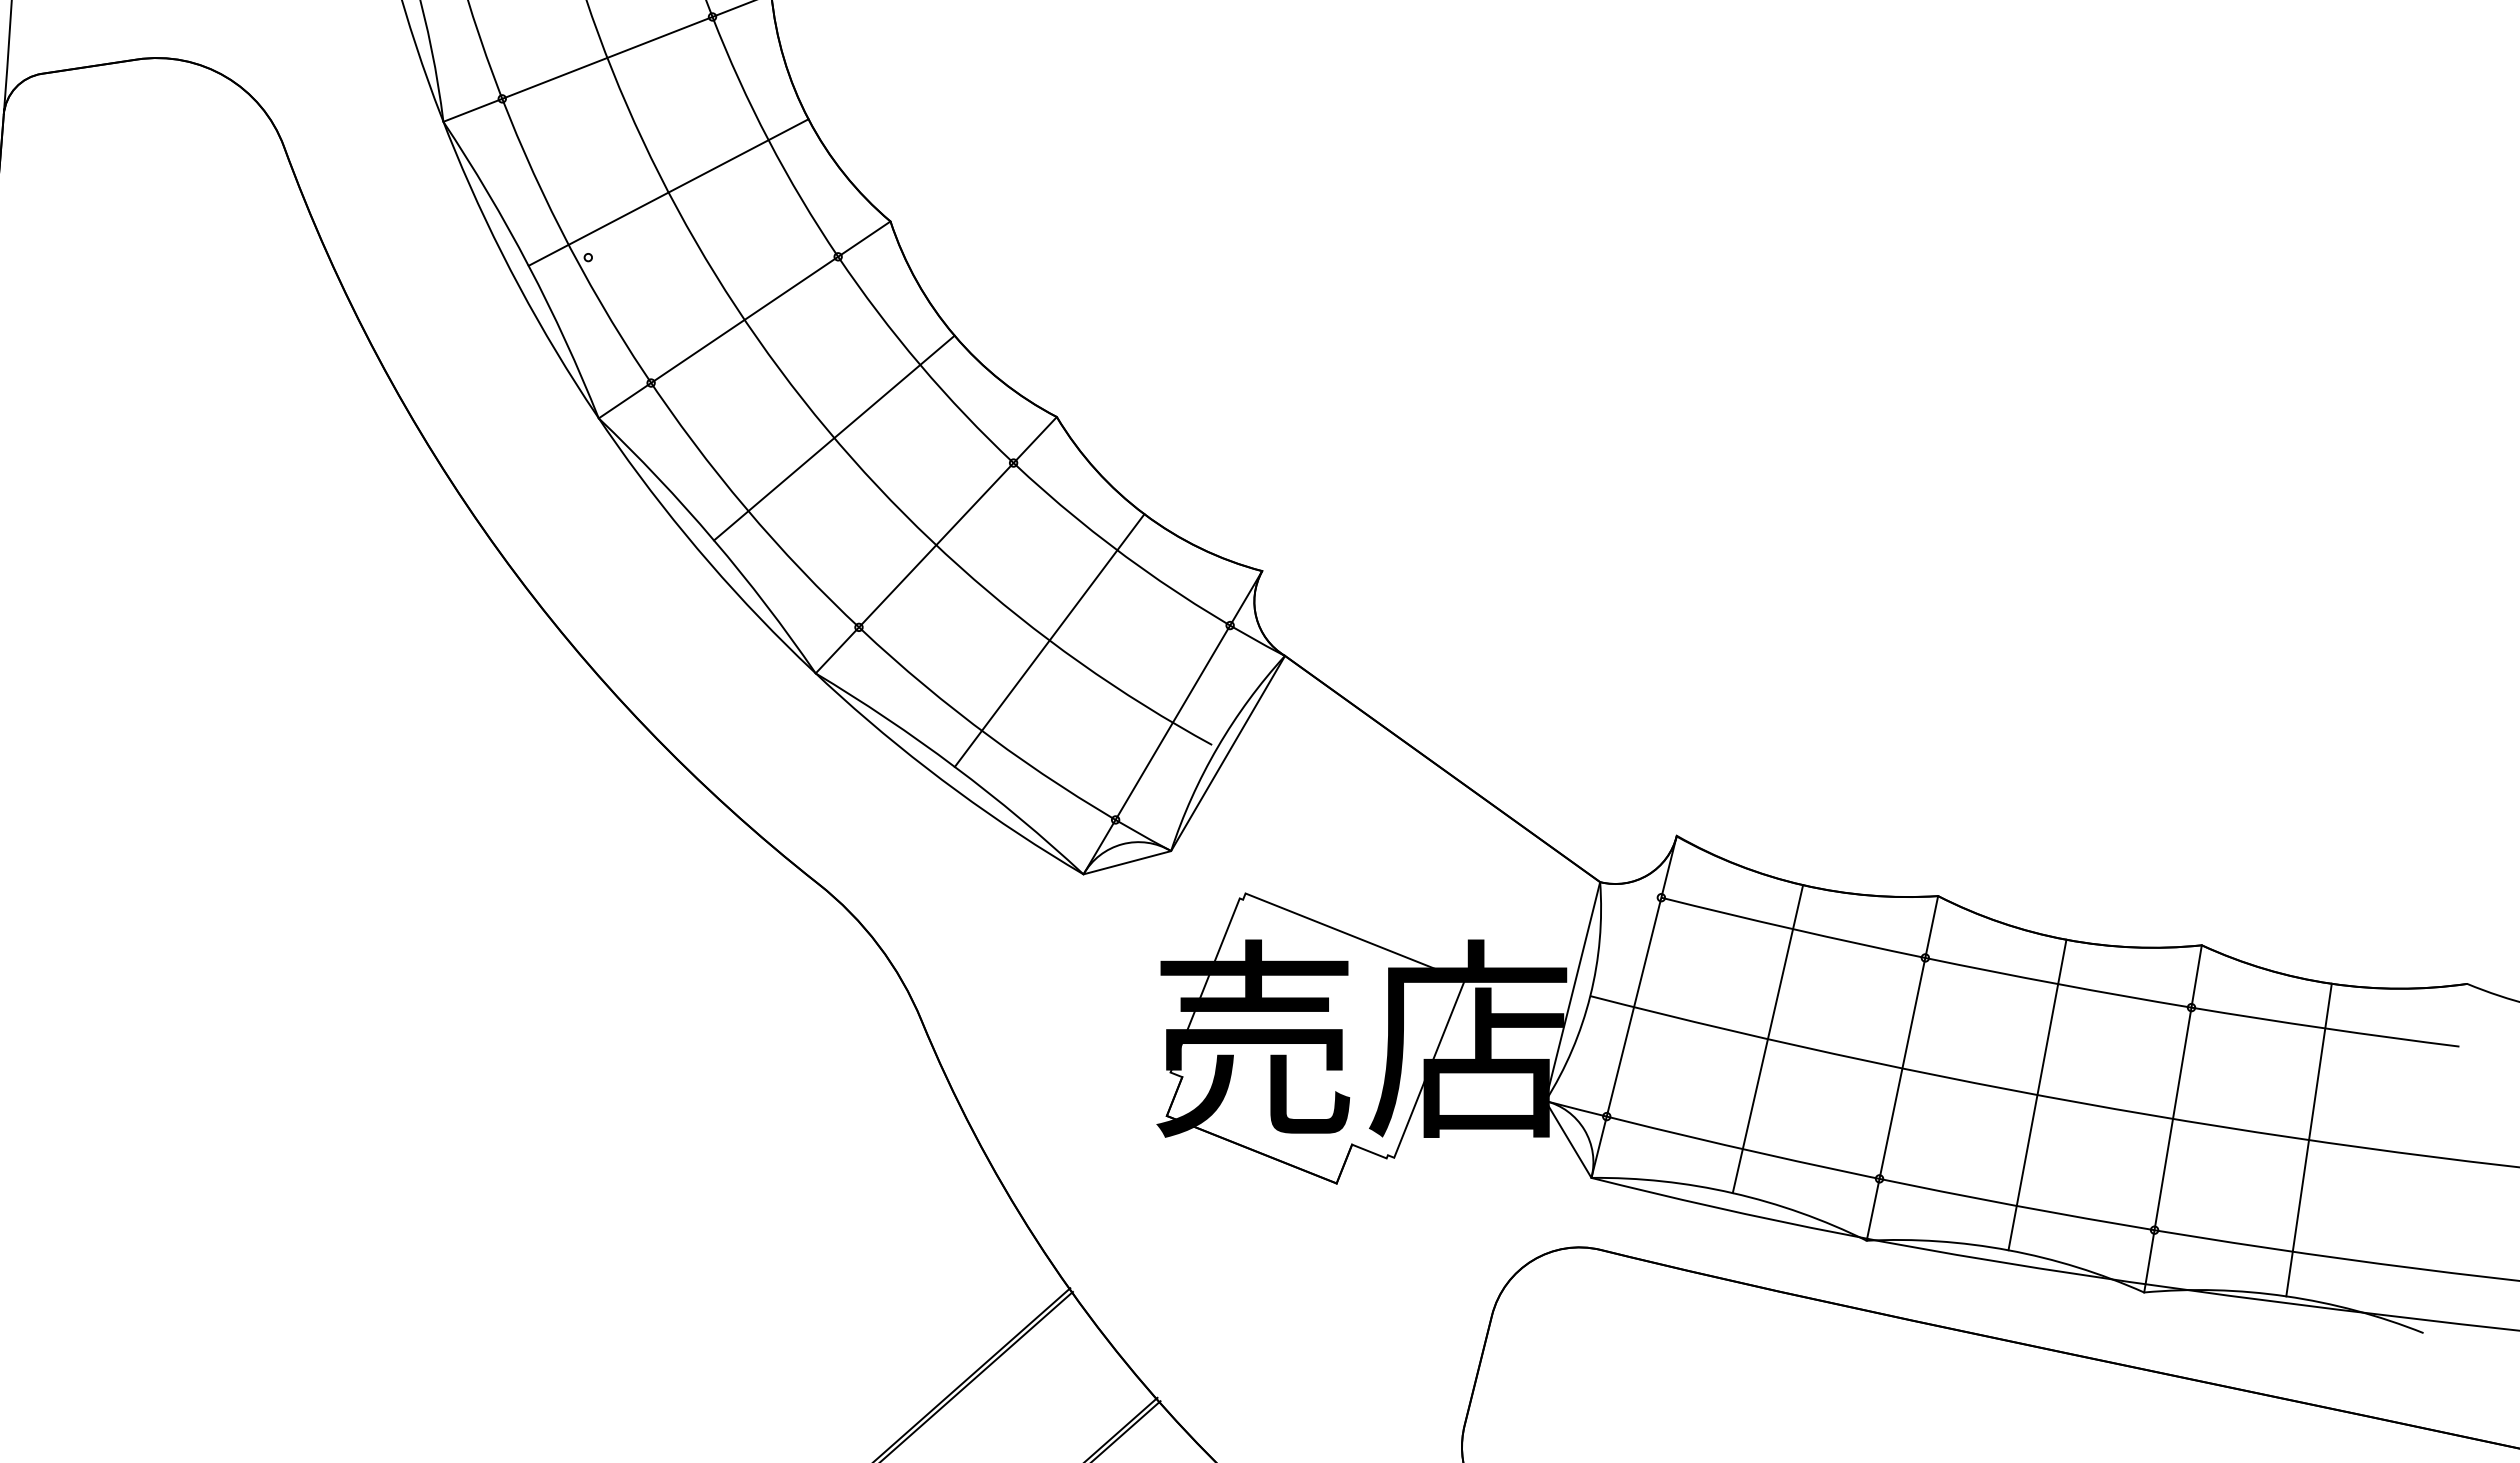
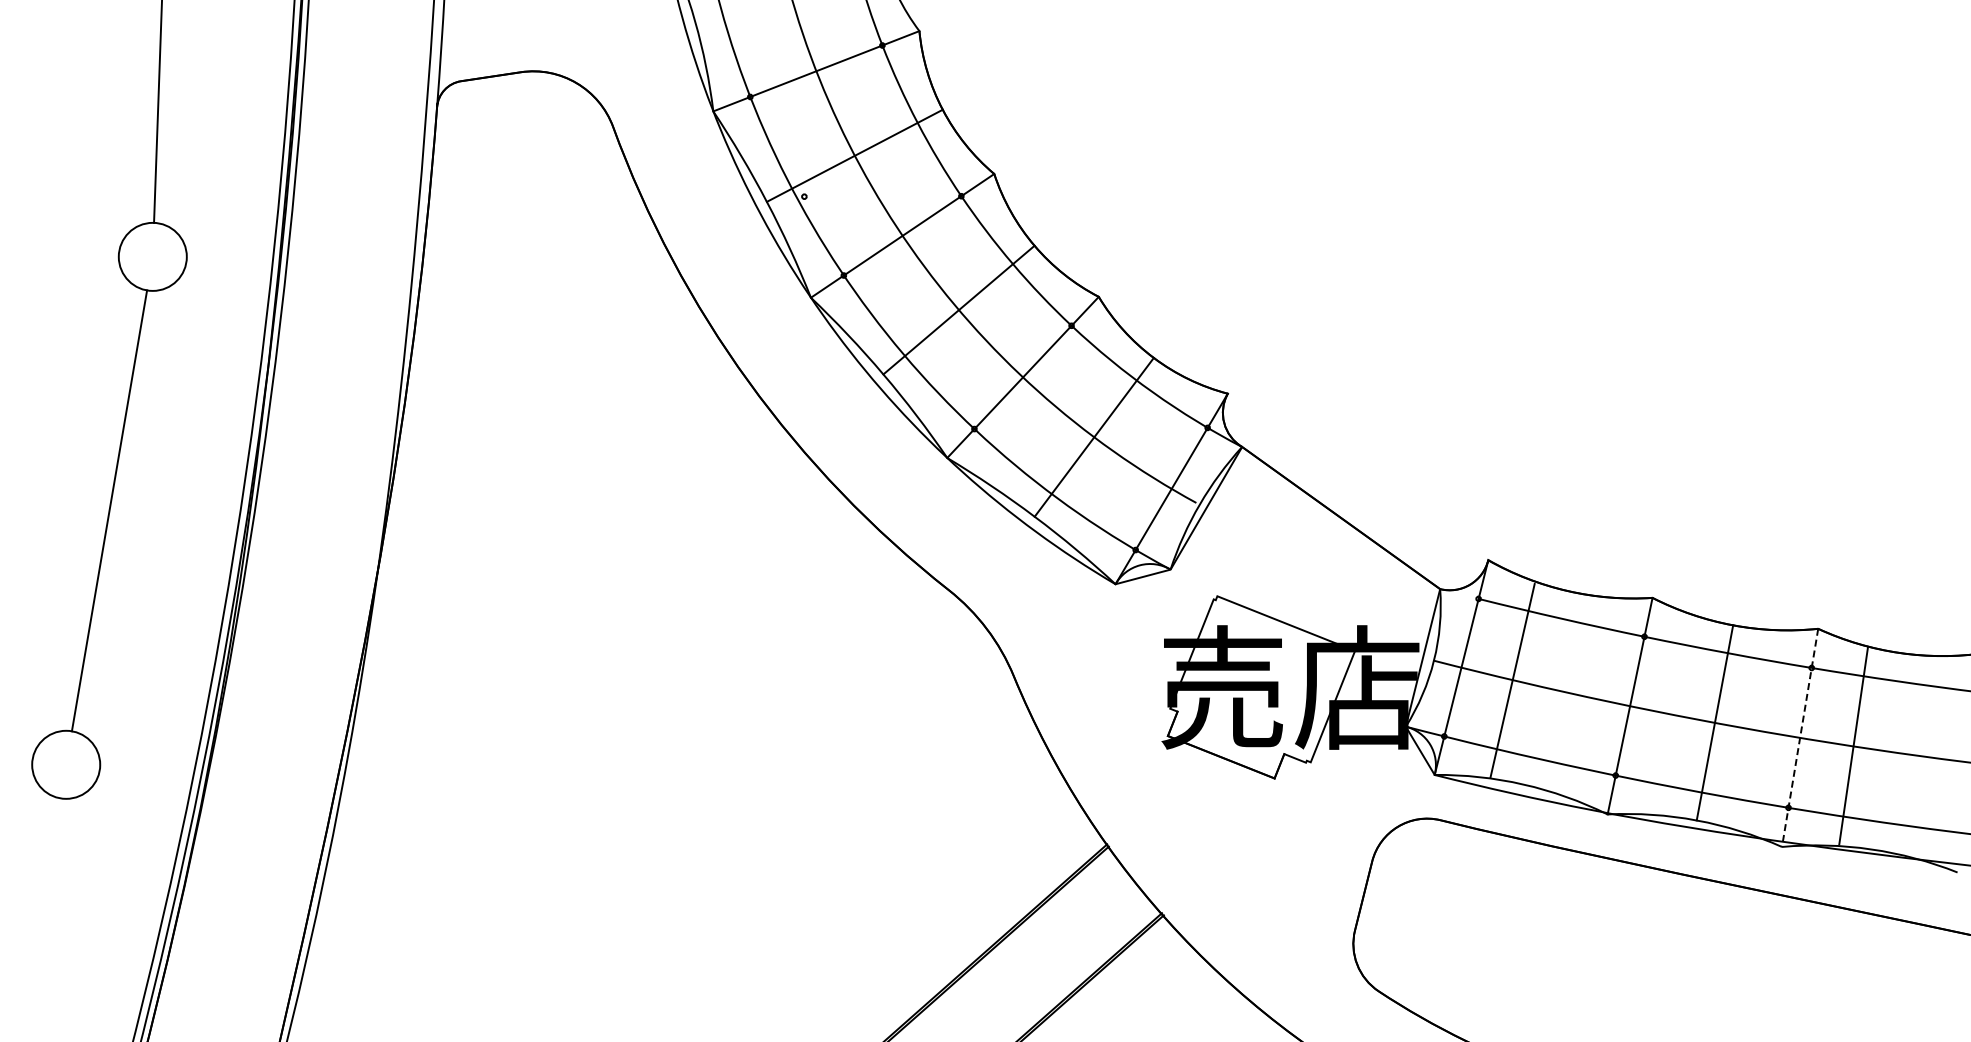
line: (1767, 1038) -> (1512, 680), moved
line: (2173, 1118) -> (1800, 737), solid -> dashed
line: (2308, 1140) -> (1853, 746), moved

